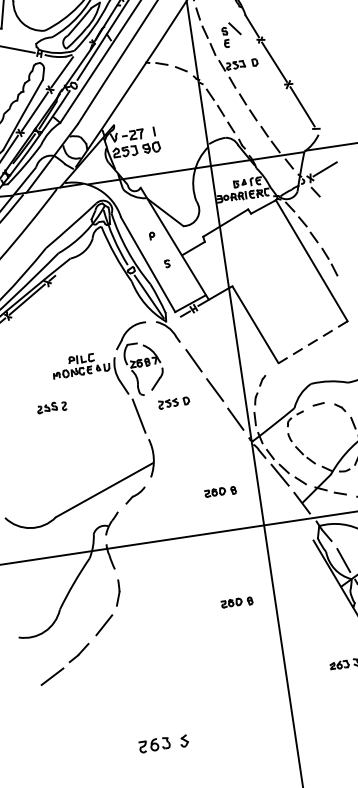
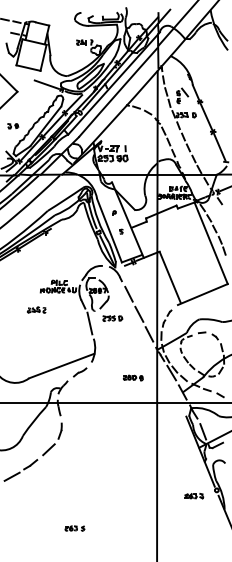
line: (310, 343) -> (202, 294), dashed -> solid
part: (235, 602) -> (132, 447), removed
part: (163, 743) -> (74, 528), size x0.62

